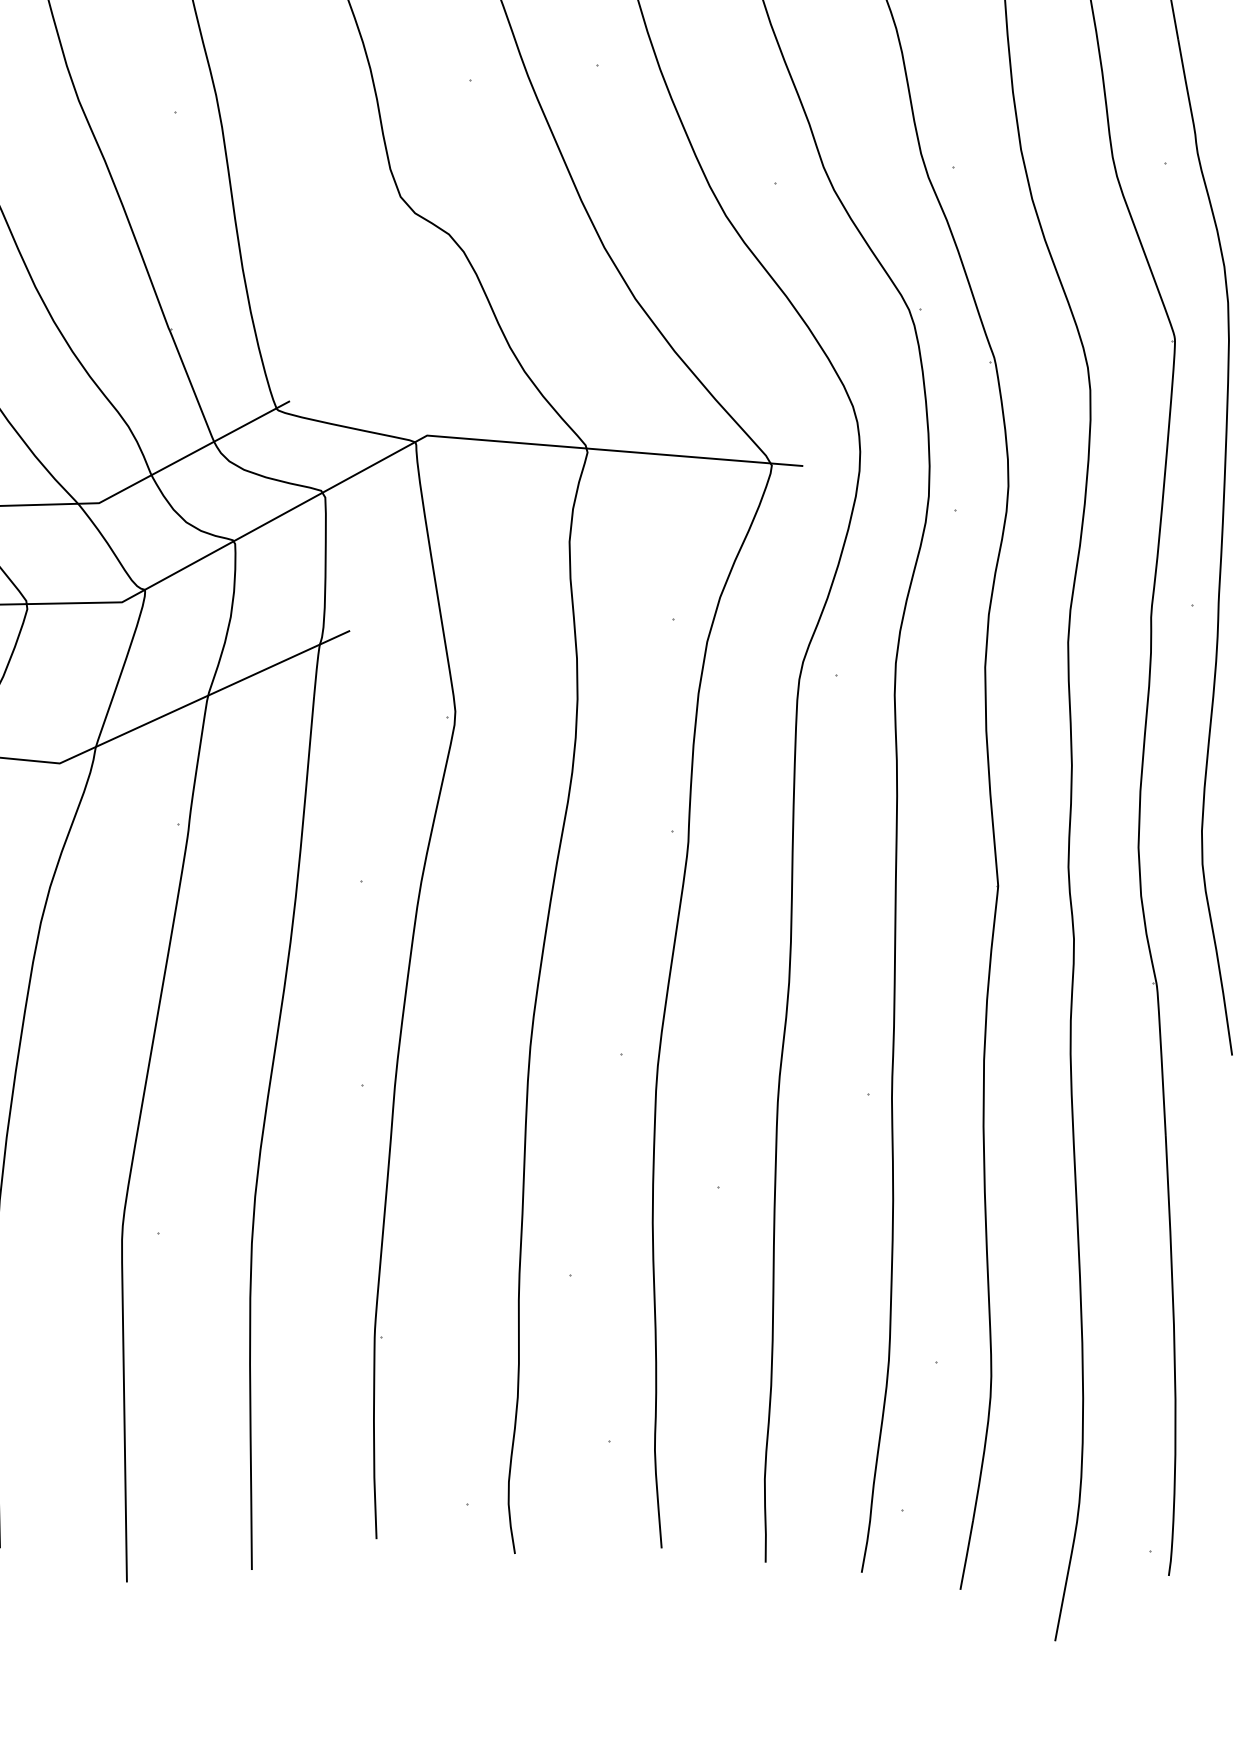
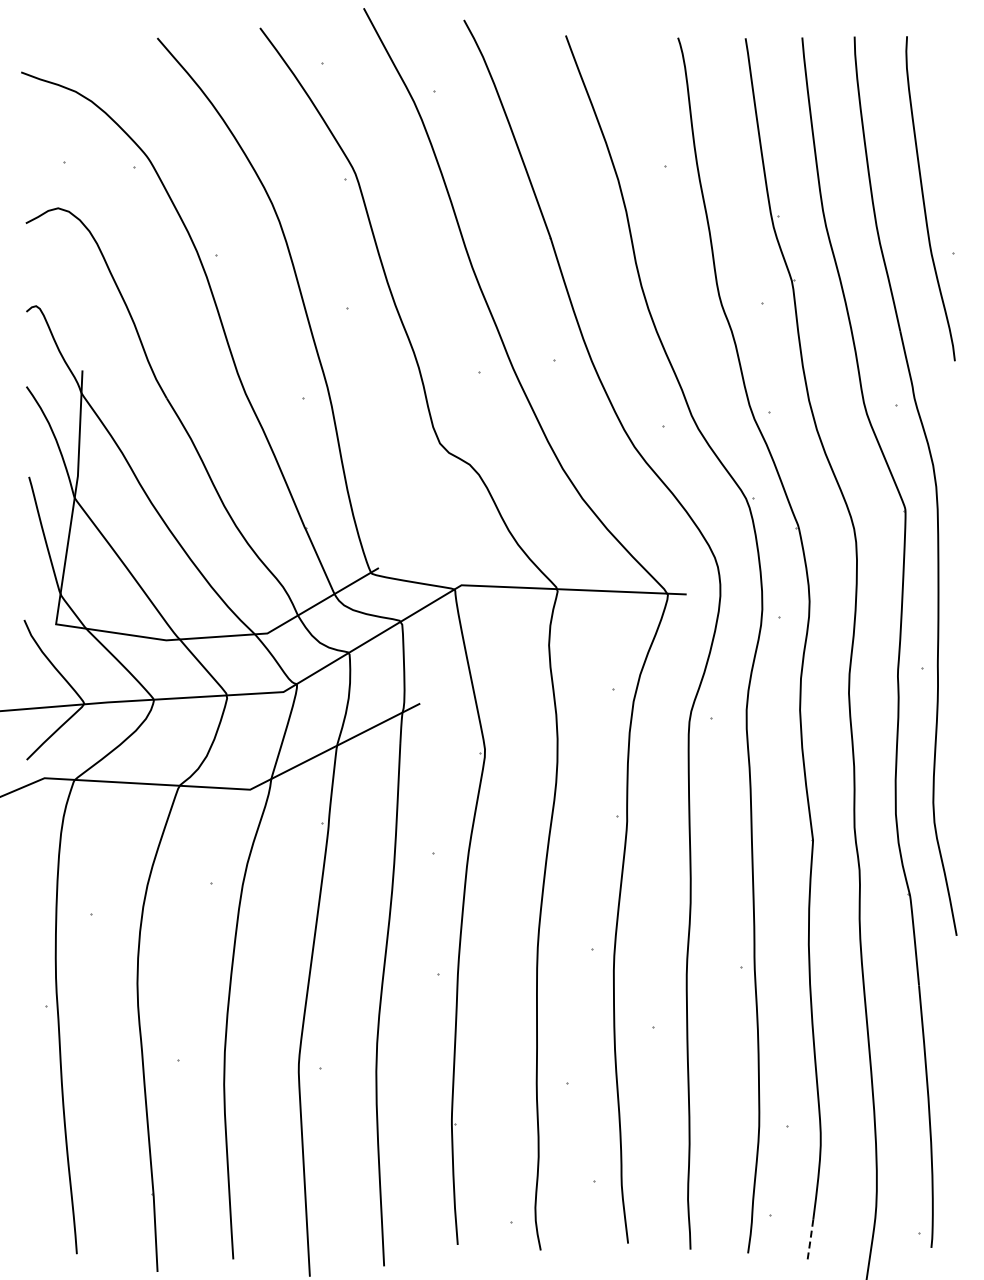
line: (966, 1557) -> (810, 1241), solid -> dashed

